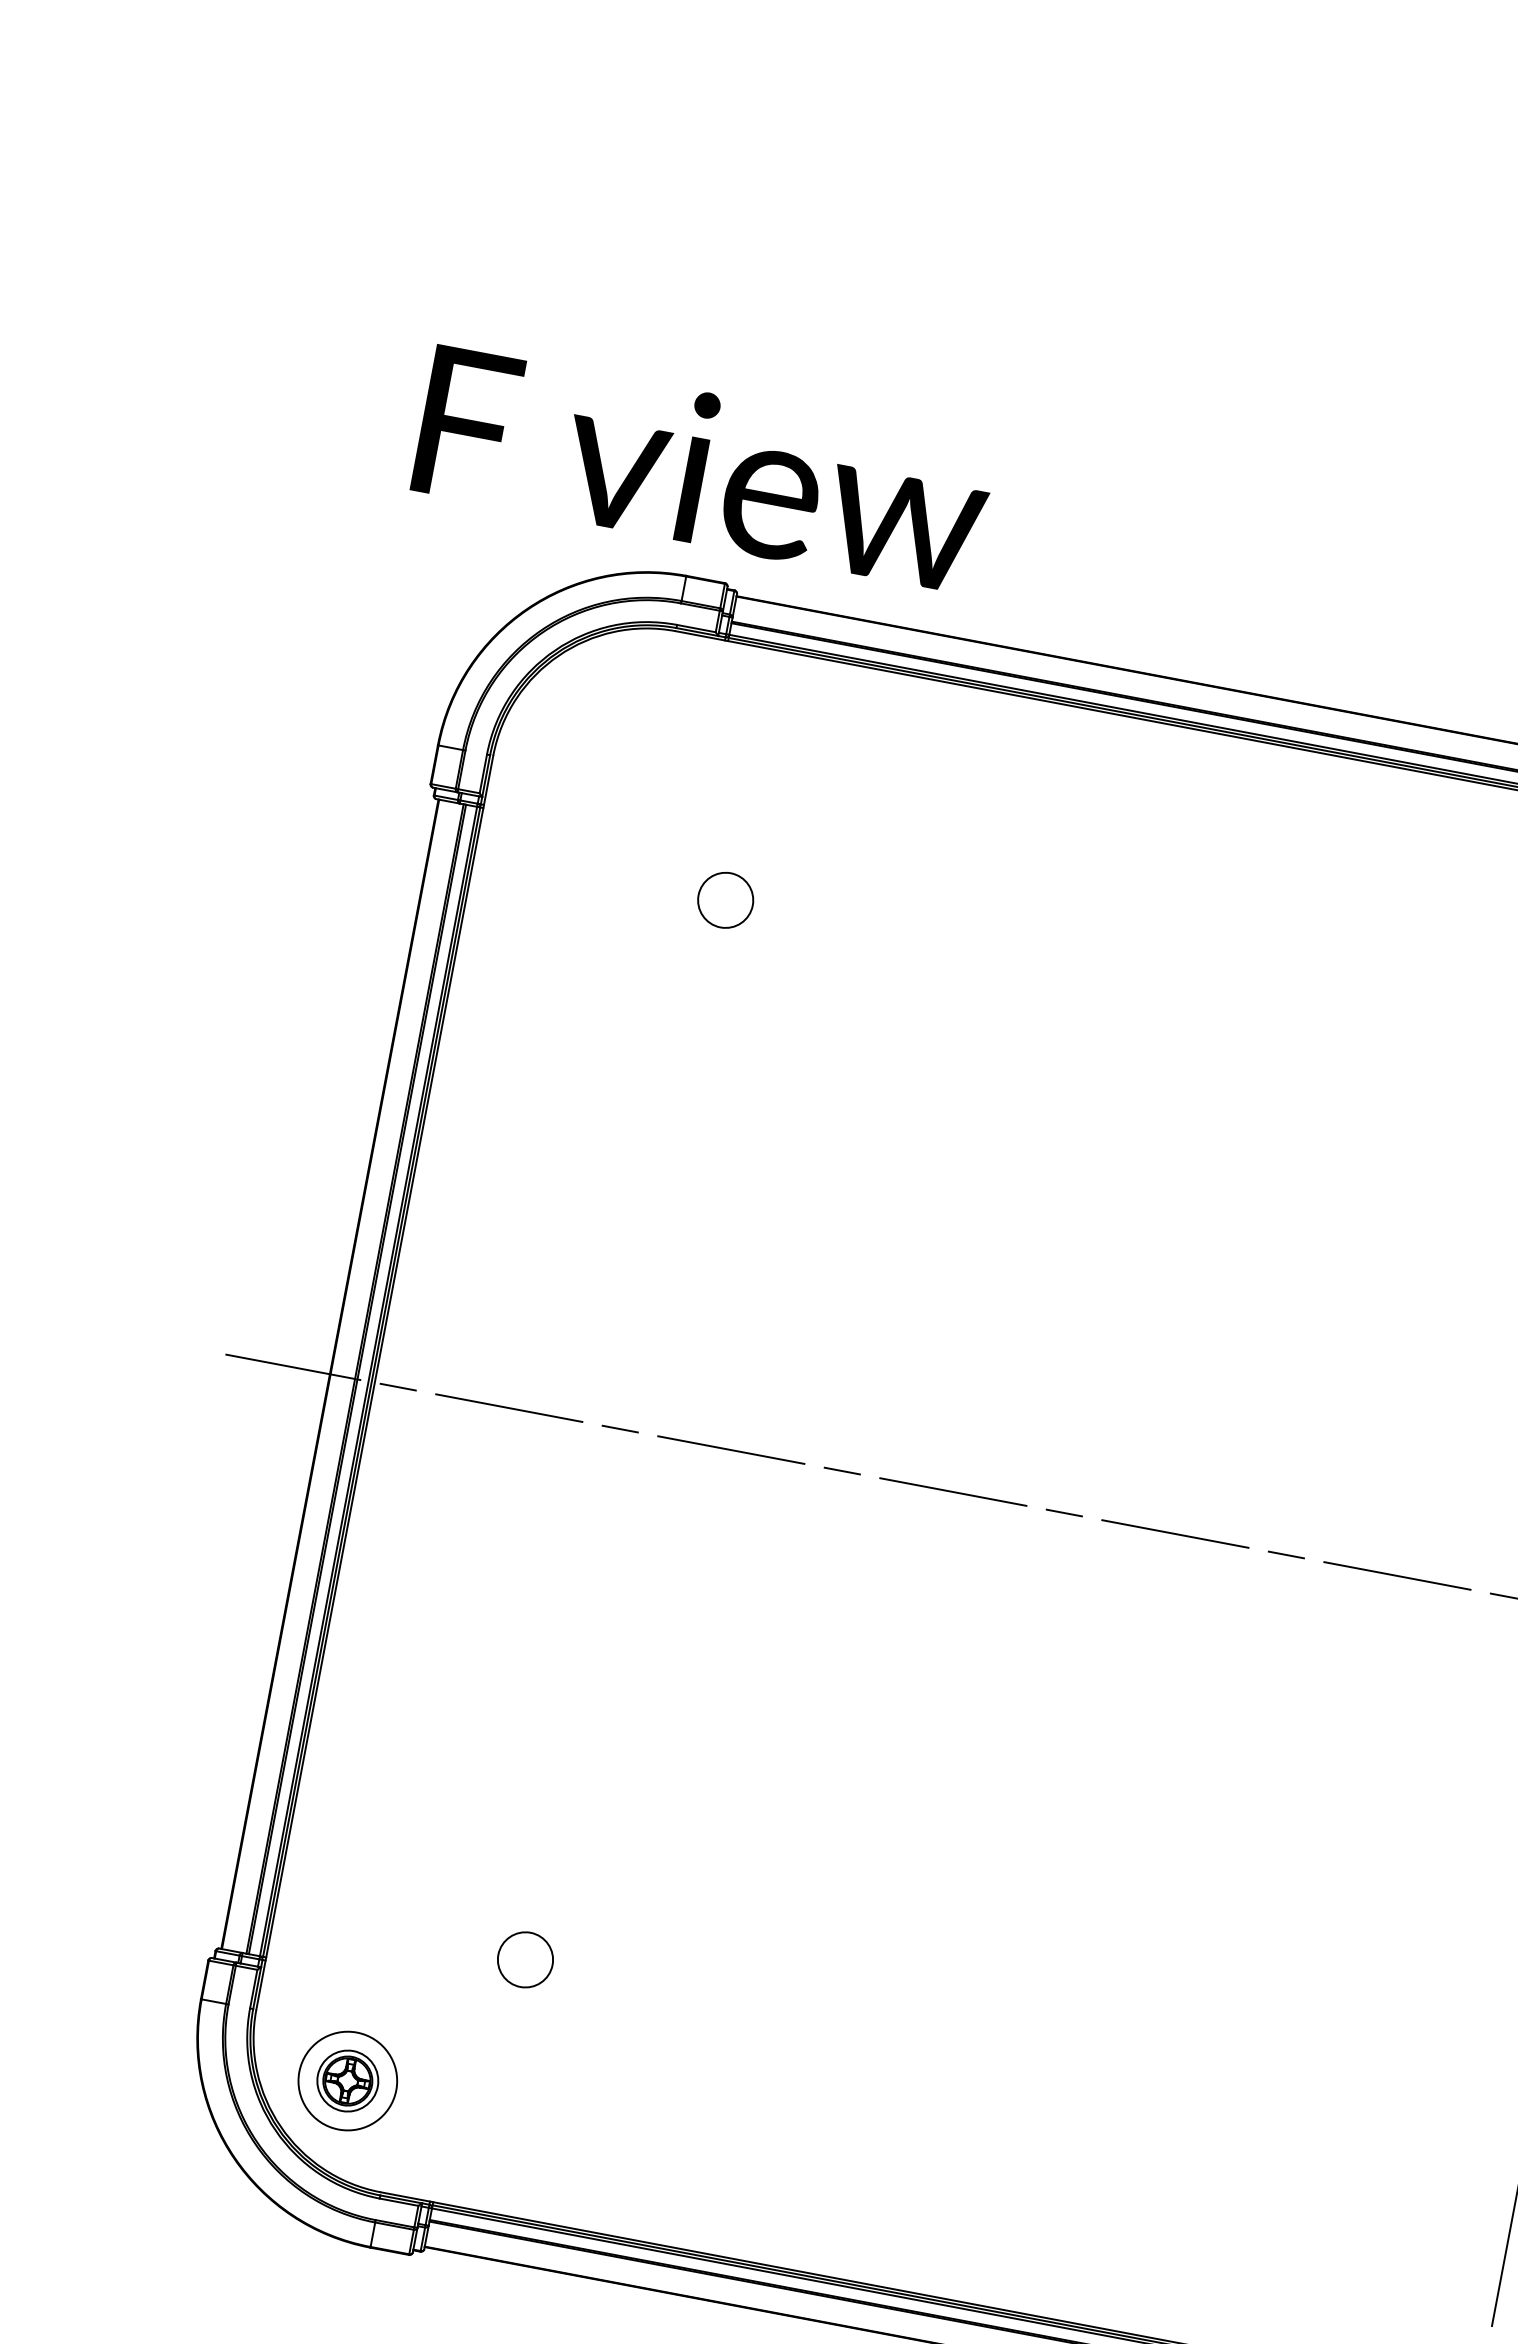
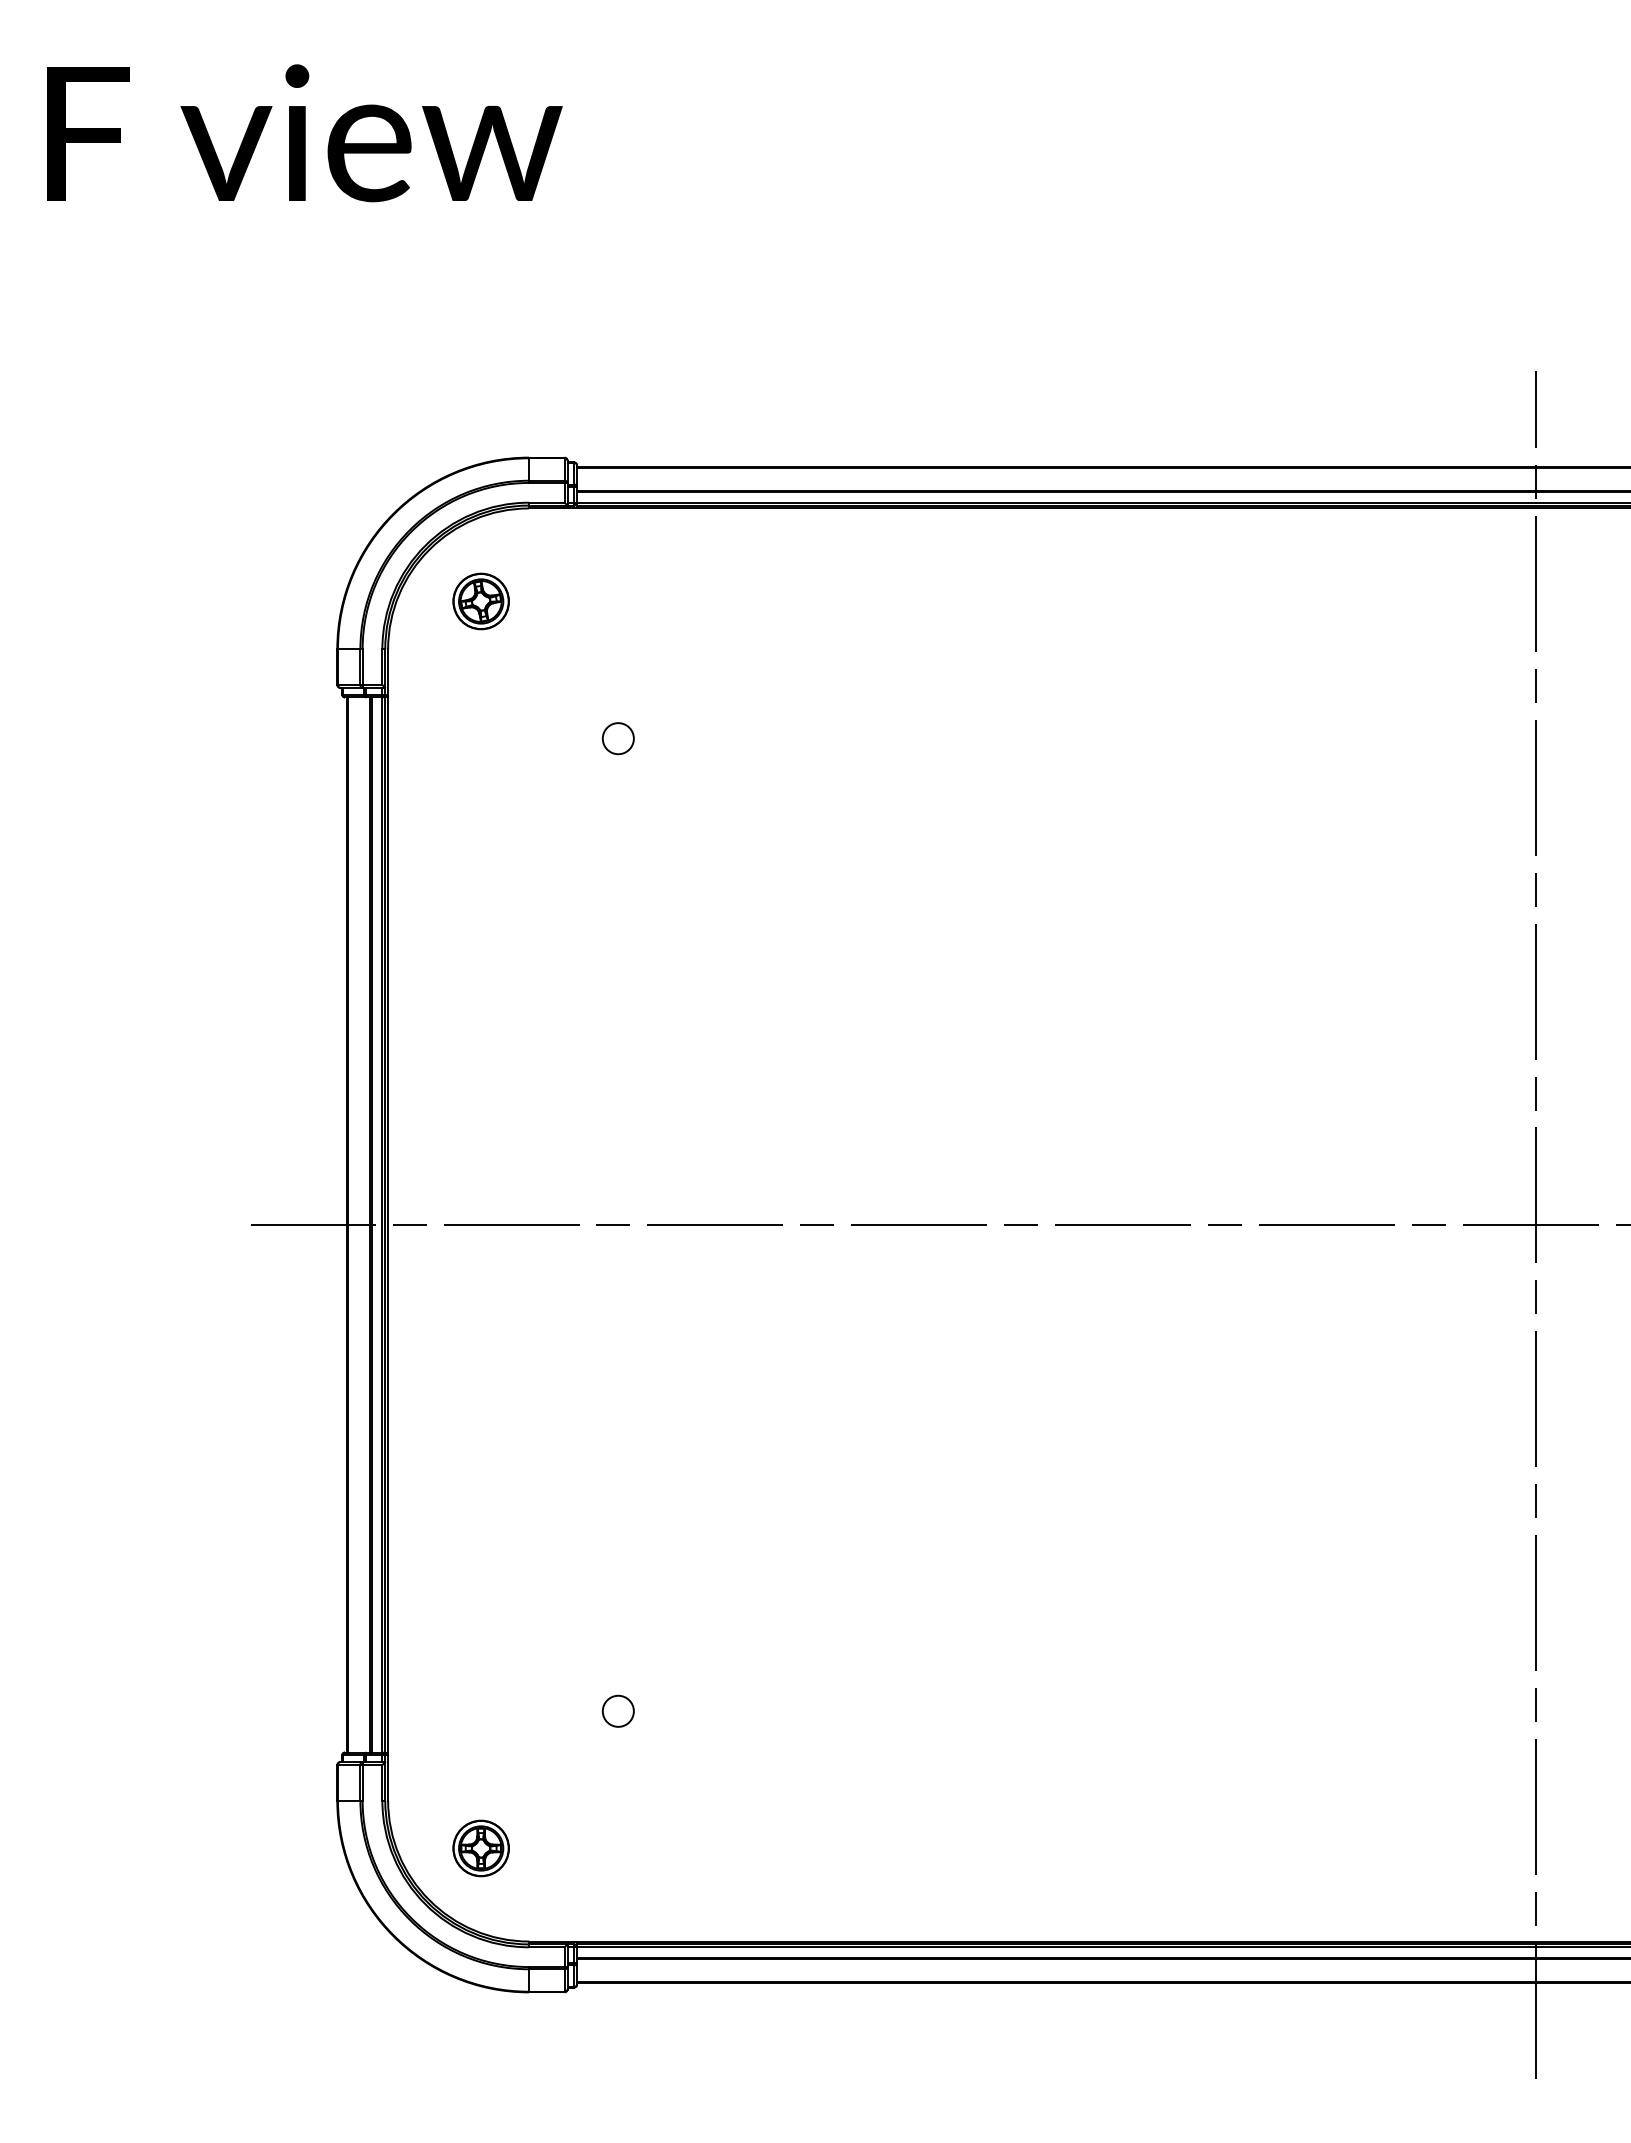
text: (703, 469) -> (304, 133), moved
part: (603, 722) -> (480, 601), added
circle: (724, 899) -> (617, 738), size x0.62
circle: (524, 1958) -> (617, 1710), size x0.62
circle: (348, 2081) -> (481, 1848), size x0.62

